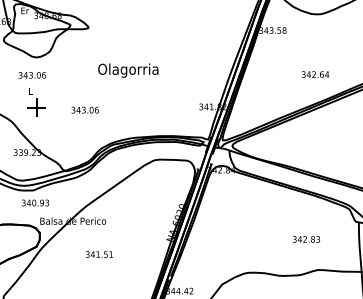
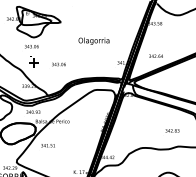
text: (127, 69) -> (93, 40), moved
text: (314, 73) -> (155, 55), moved
text: (98, 254) -> (47, 145), moved

